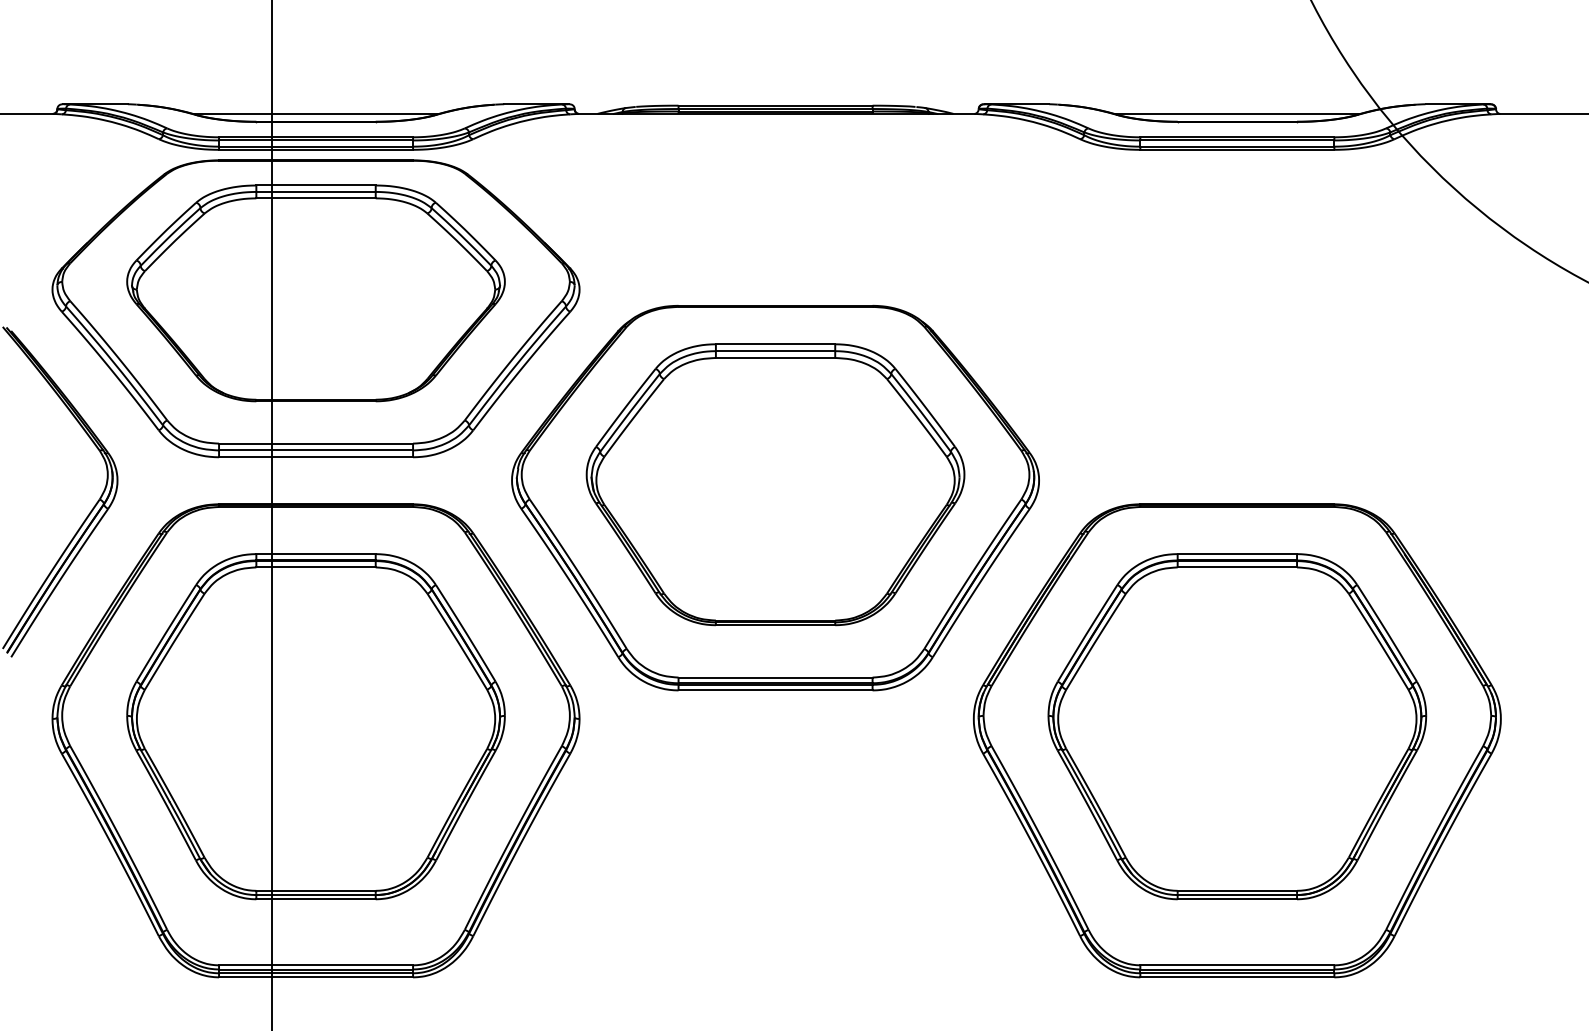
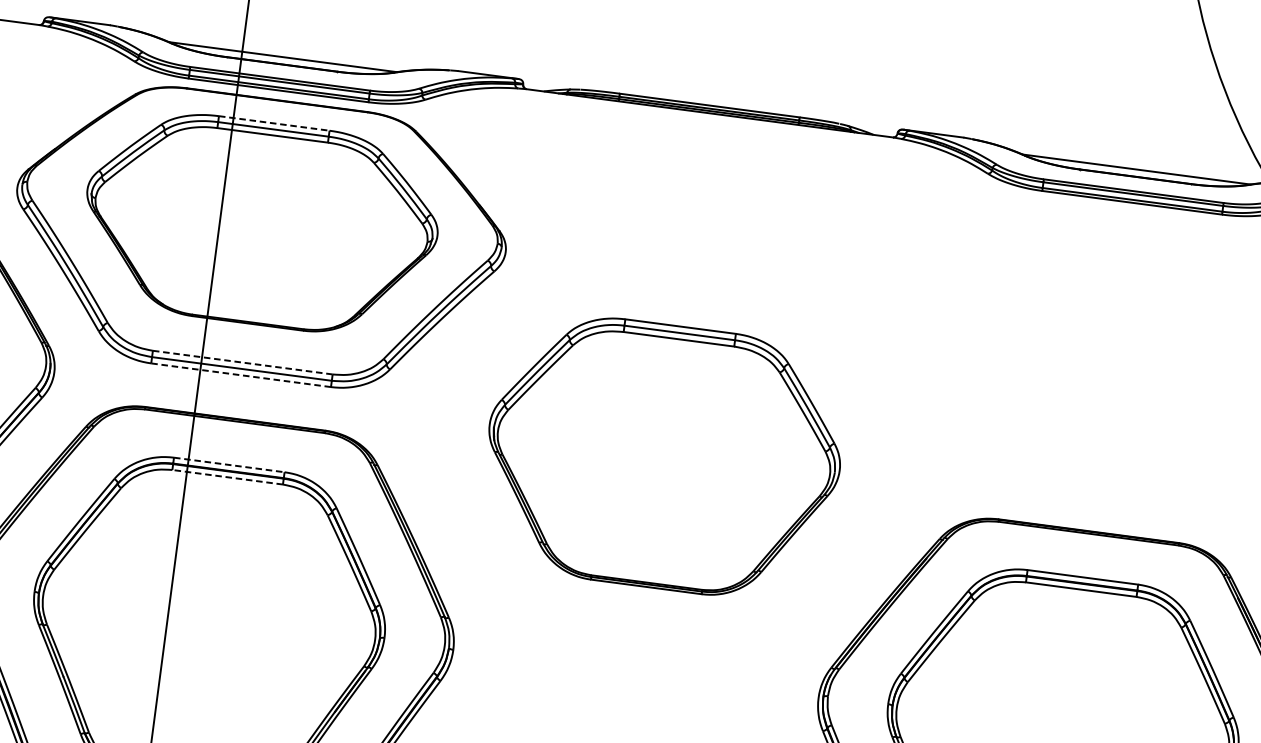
line: (316, 185) -> (274, 123), solid -> dashed
line: (315, 443) -> (242, 362), solid -> dashed
line: (315, 457) -> (240, 375), solid -> dashed
part: (775, 498) -> (661, 469), removed
line: (316, 554) -> (229, 465), solid -> dashed
line: (316, 567) -> (228, 477), solid -> dashed

